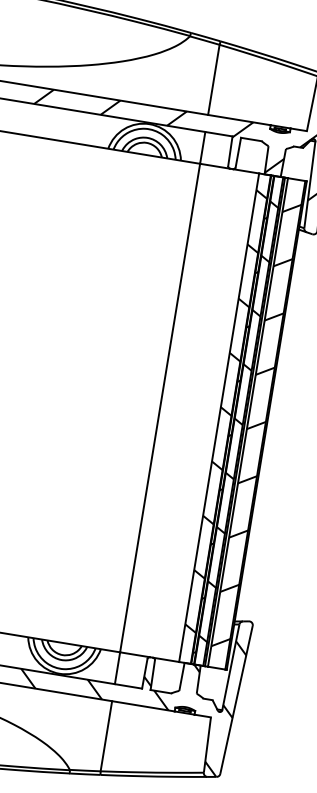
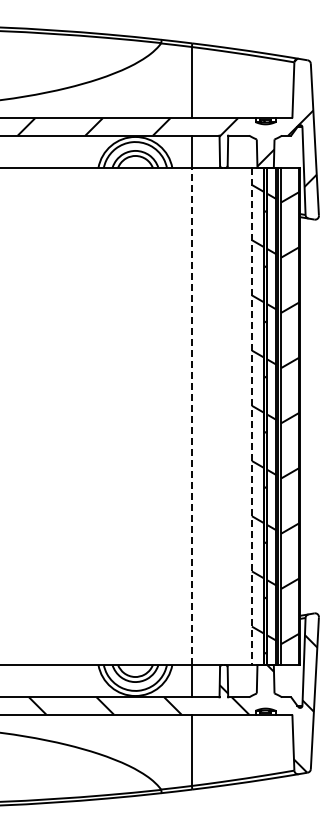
line: (159, 408) -> (191, 416), solid -> dashed
line: (218, 417) -> (251, 416), solid -> dashed

